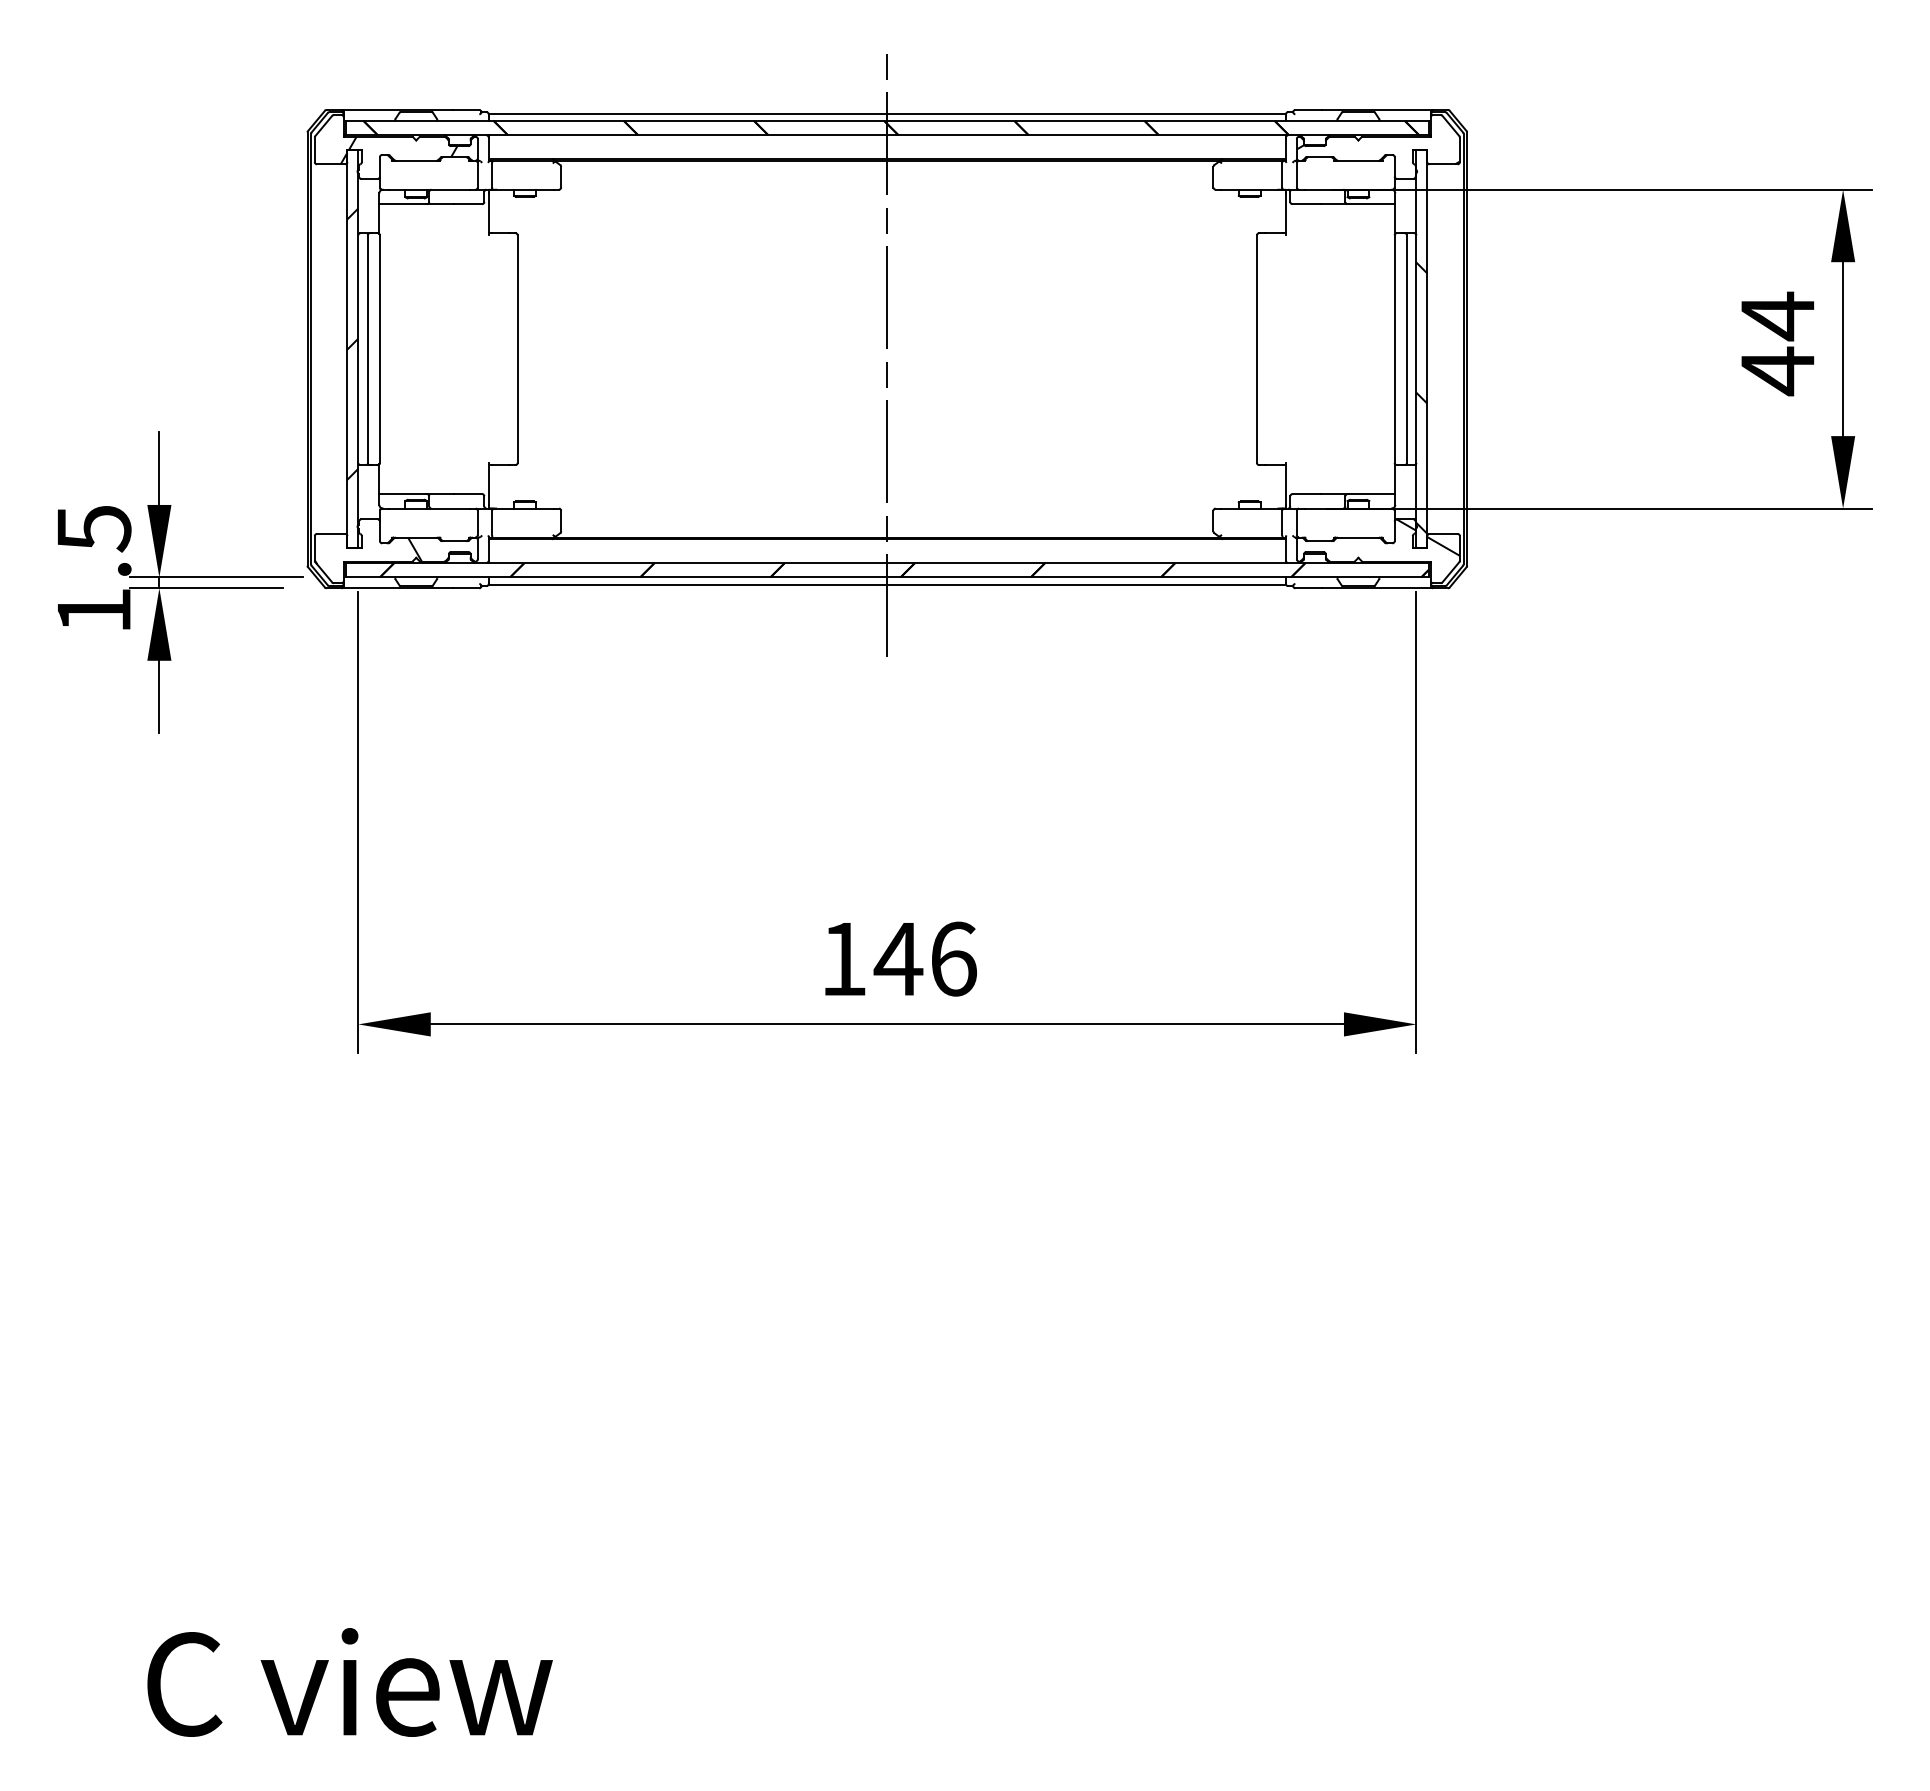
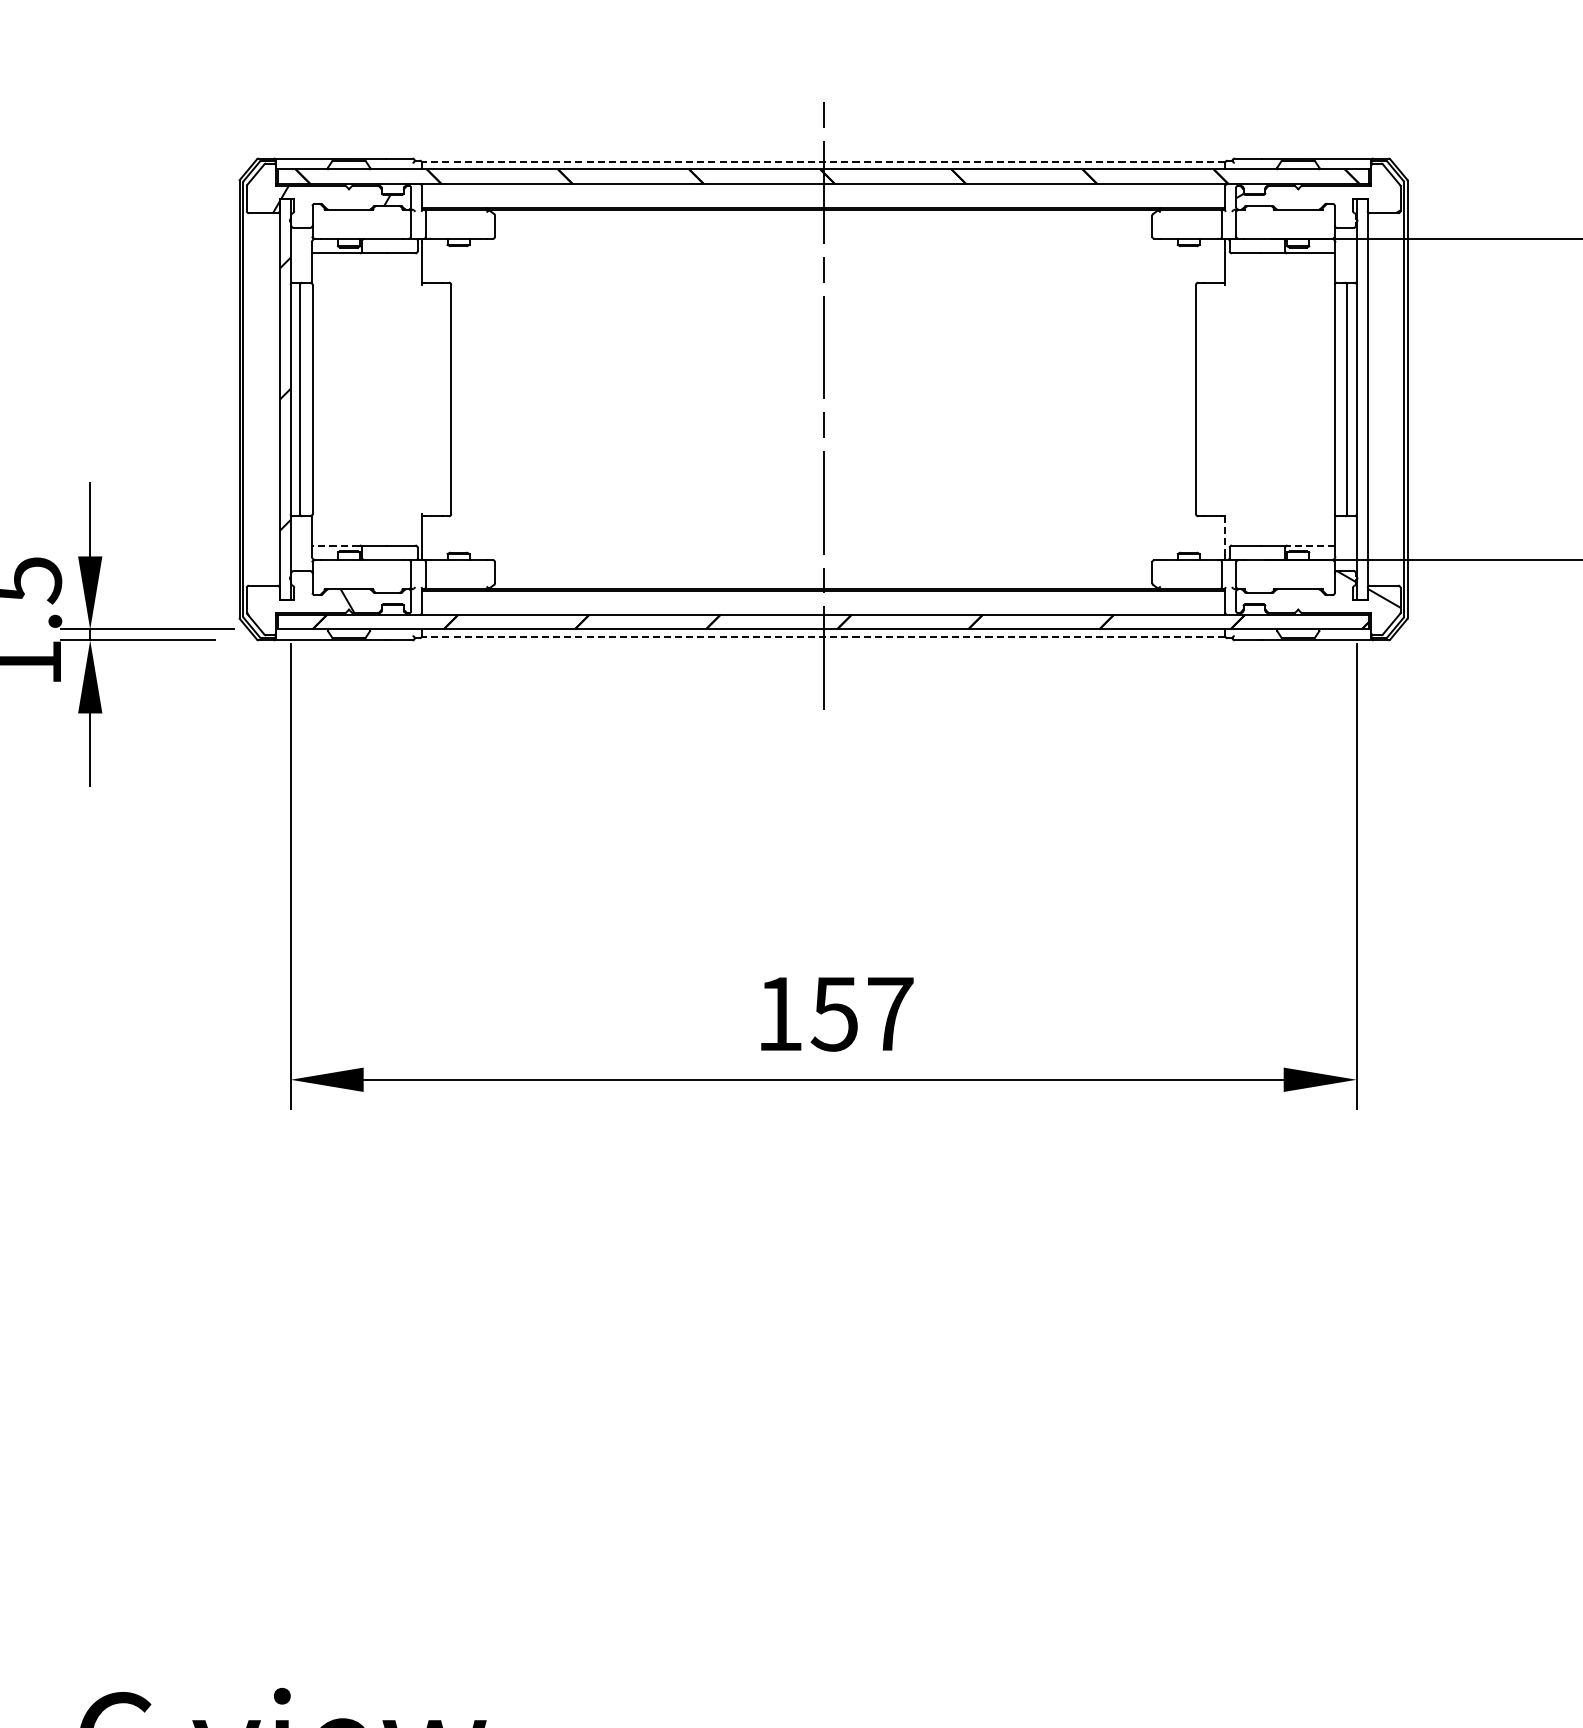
line: (887, 113) -> (823, 162), solid -> dashed
hatch: (1421, 397) -> (1361, 448), removed
line: (1285, 483) -> (1224, 534), solid -> dashed
line: (402, 494) -> (335, 545), solid -> dashed
line: (1371, 494) -> (1311, 545), solid -> dashed
line: (887, 584) -> (823, 636), solid -> dashed
text: (924, 958) -> (861, 1013), 146 -> 157

